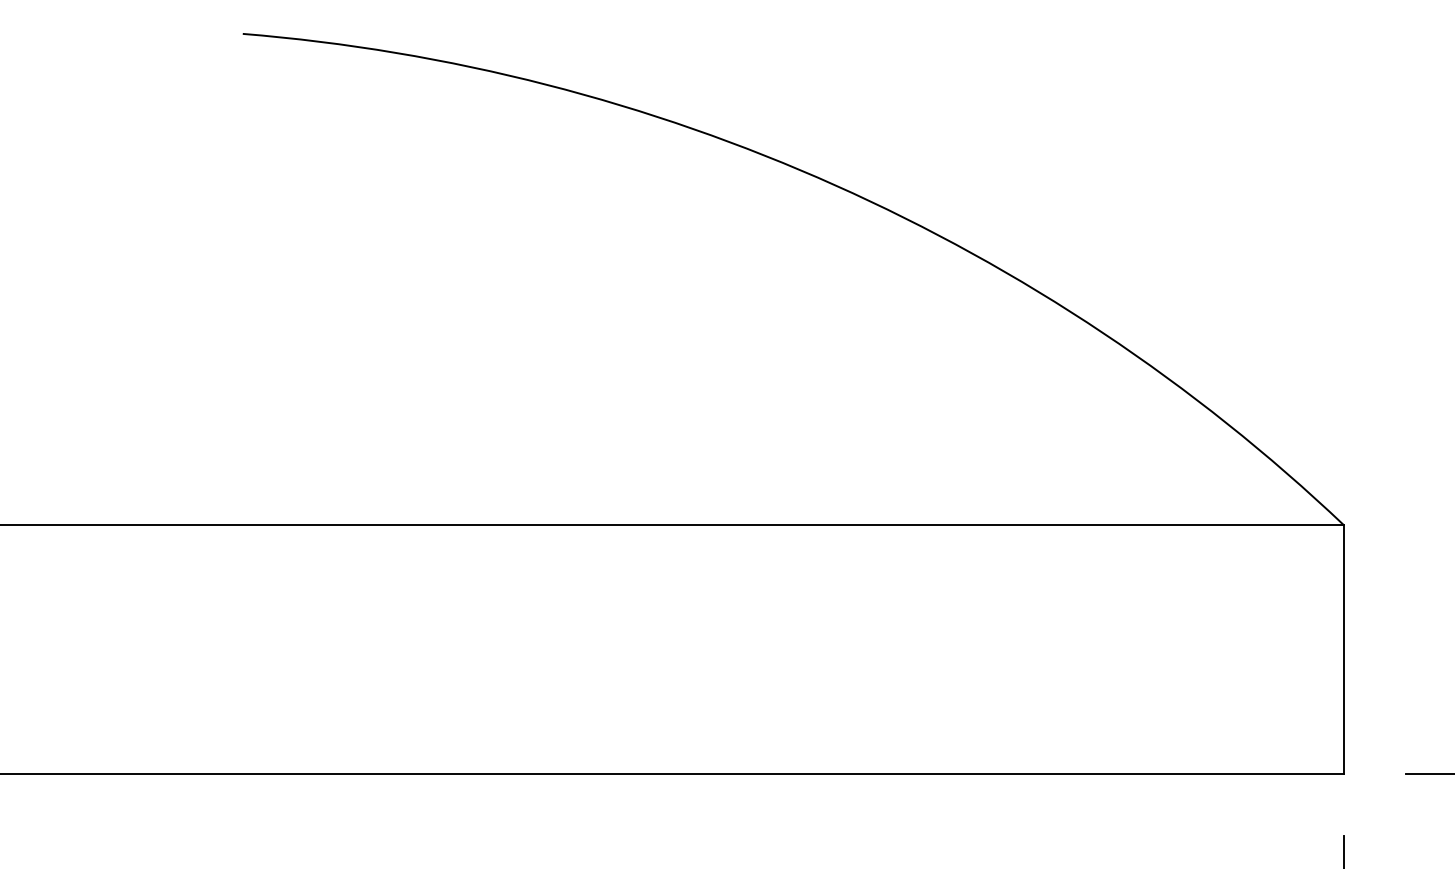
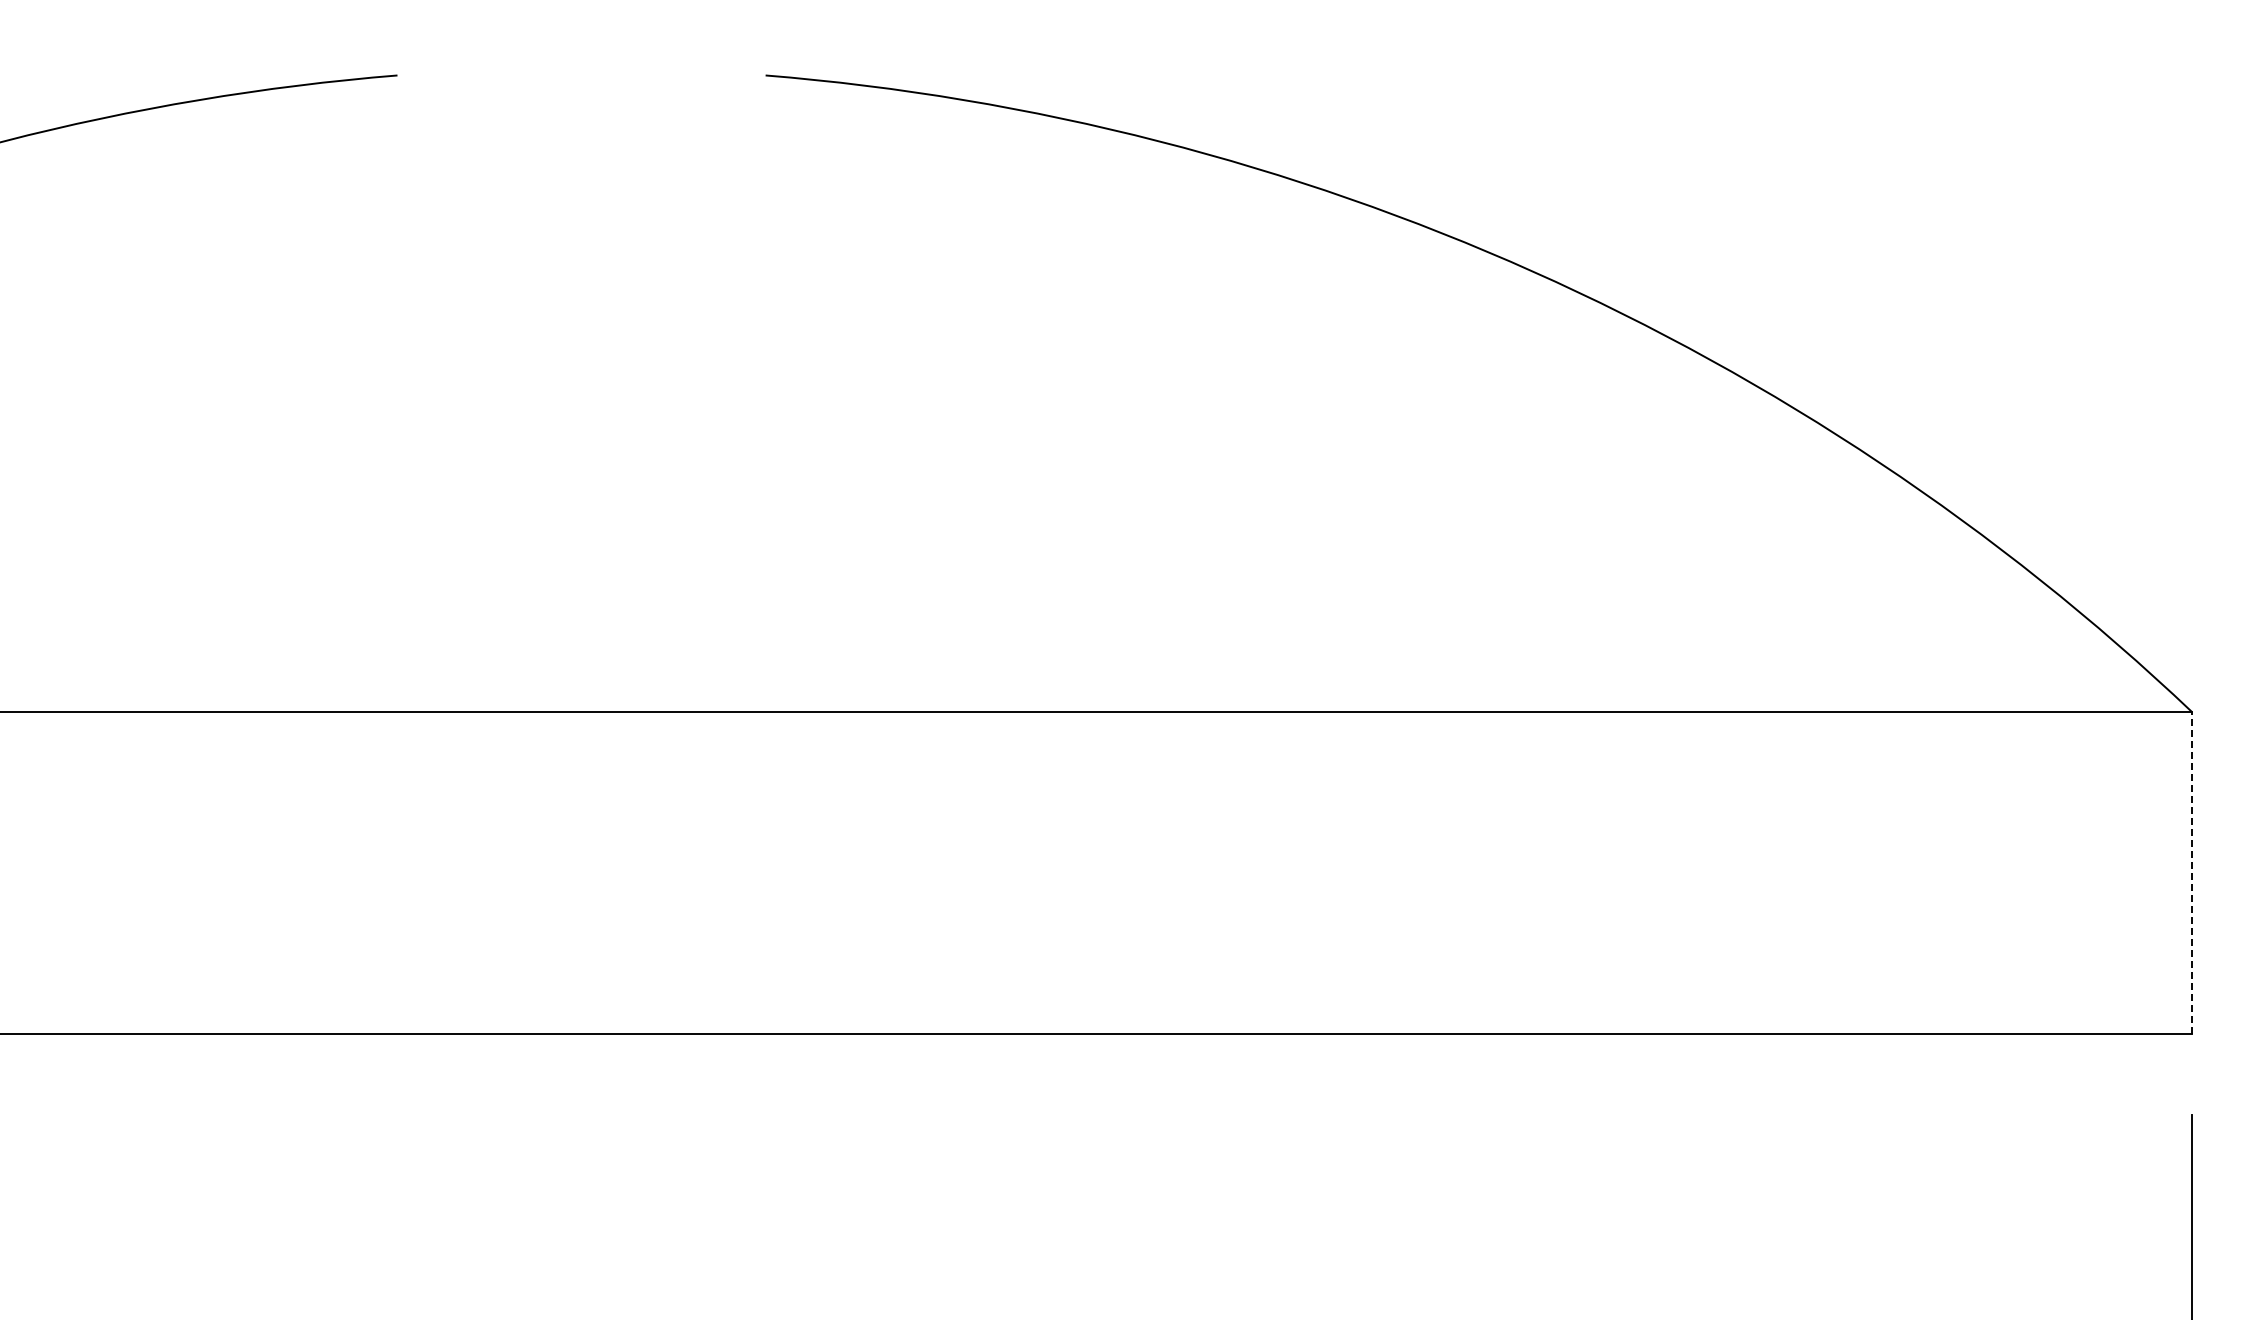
line: (1343, 649) -> (2191, 872), solid -> dashed

